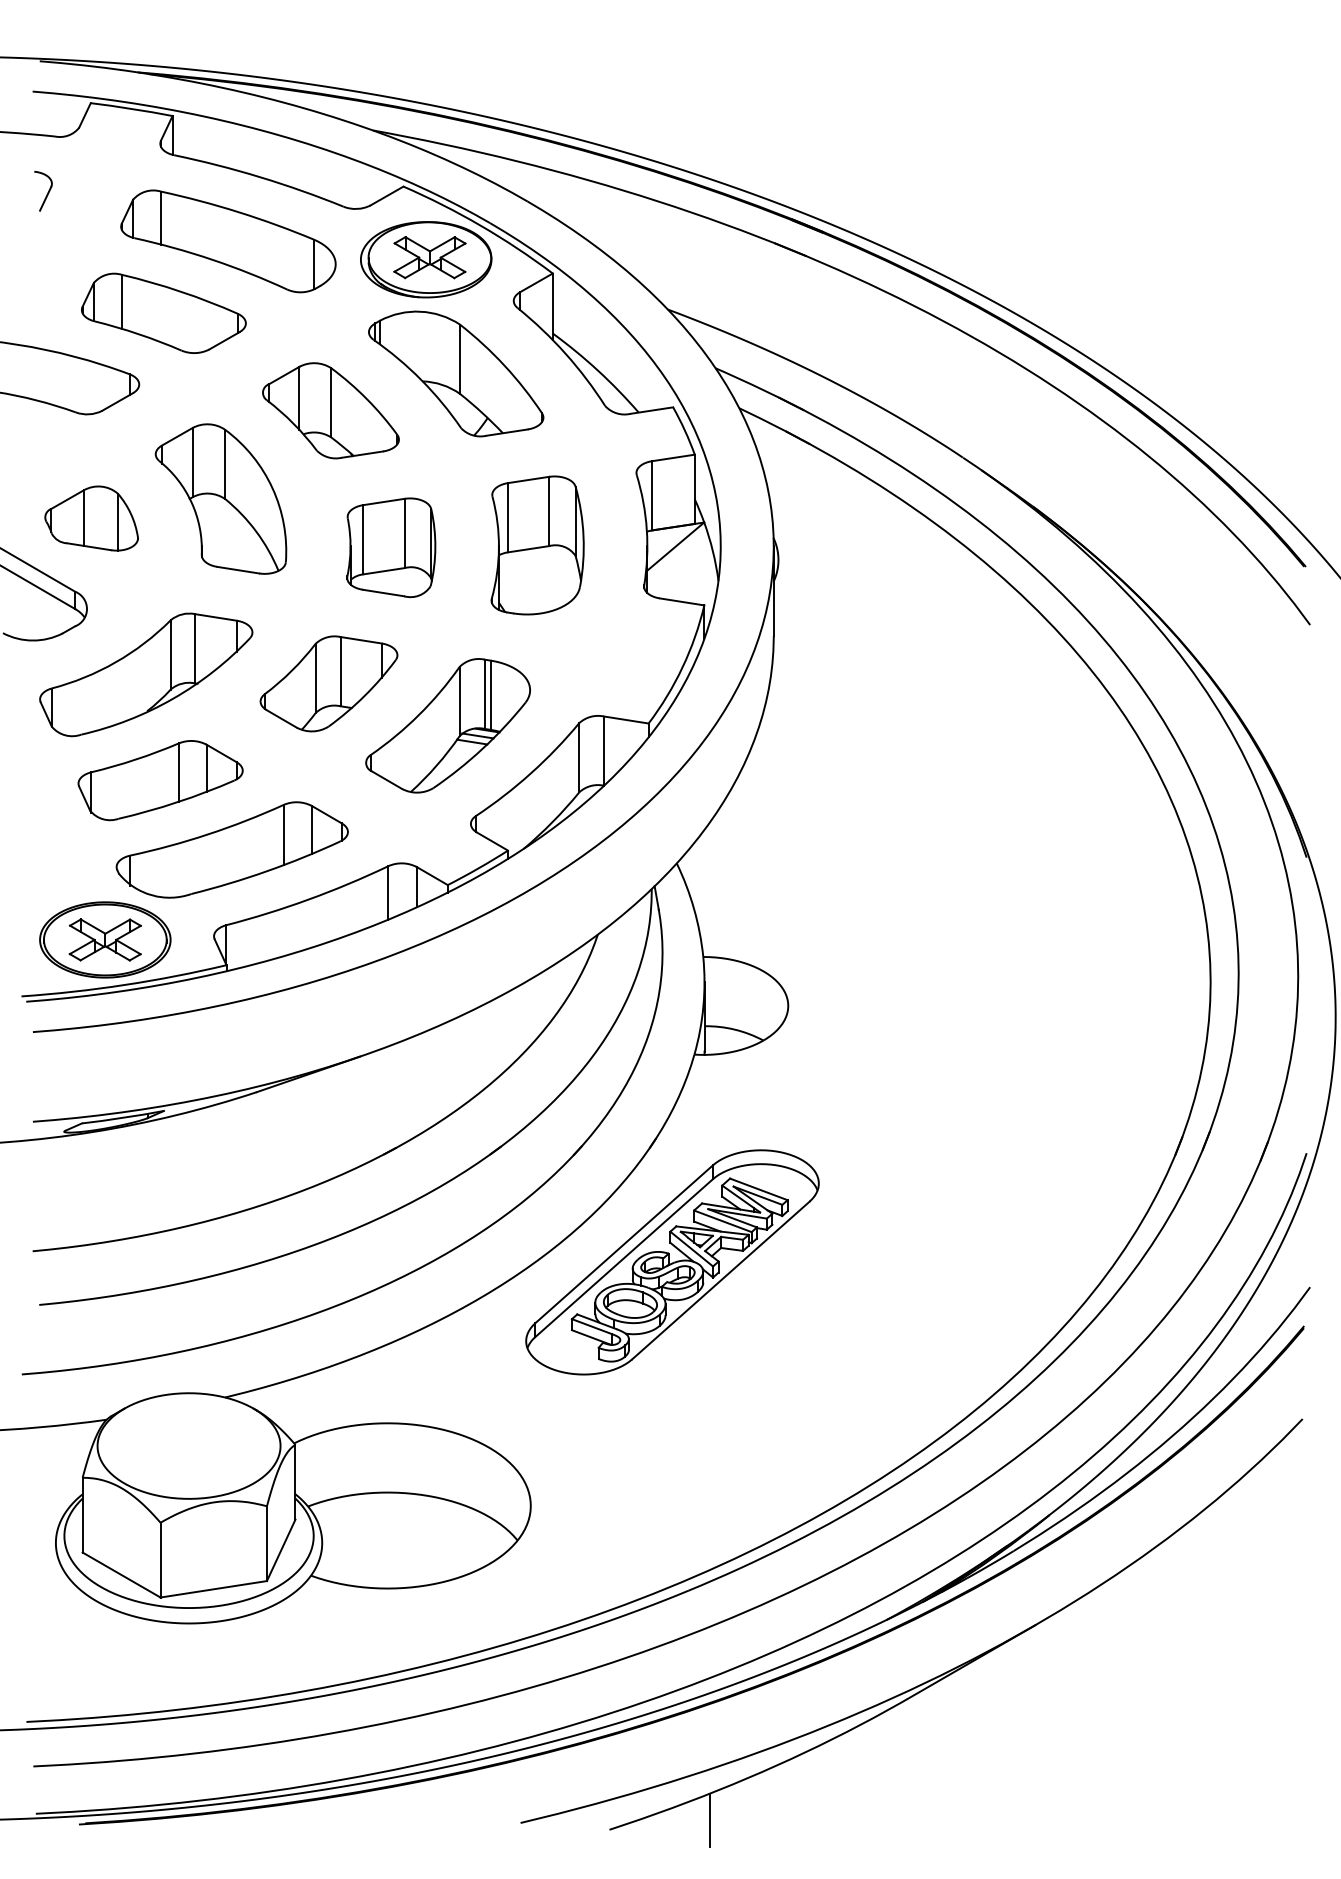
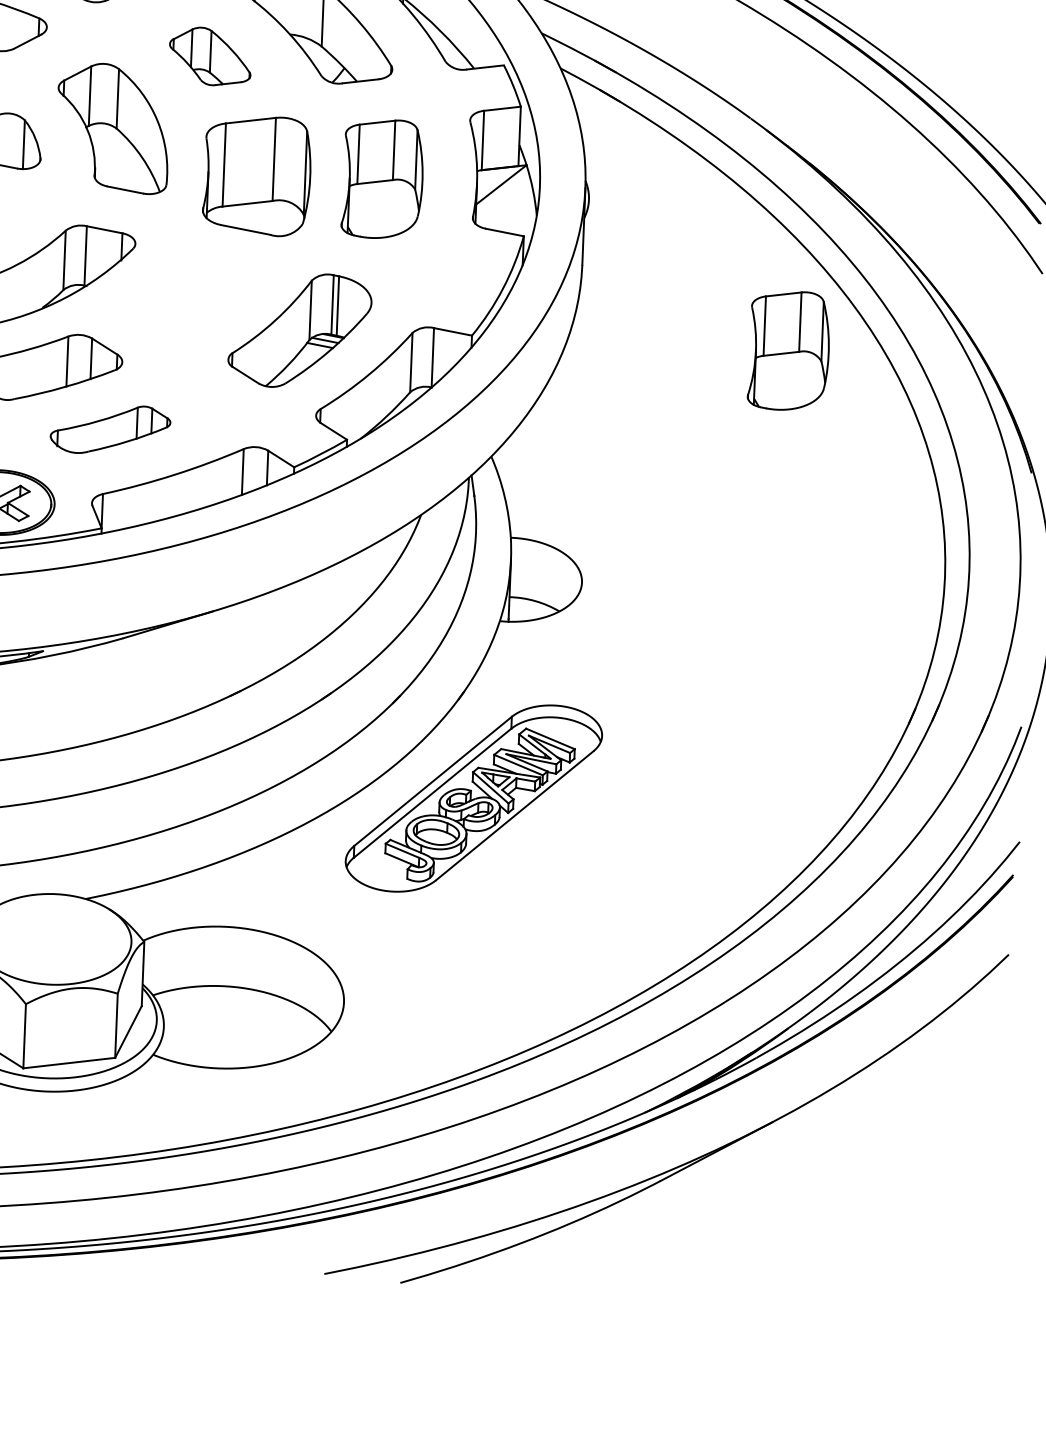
part: (330, 410) -> (209, 56), size x0.7
part: (391, 547) -> (257, 175), size x1.4
part: (328, 683) -> (198, 290), removed
part: (1018, 726) -> (789, 350), added
part: (231, 849) -> (109, 429), size x0.6
line: (710, 1819) -> (487, 1277), removed

